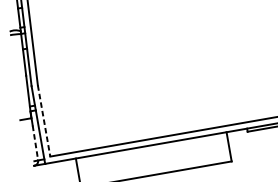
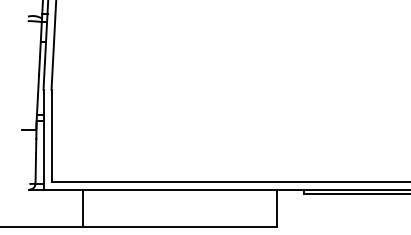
line: (44, 120) -> (51, 135), dashed -> solid
line: (35, 143) -> (35, 161), dashed -> solid

